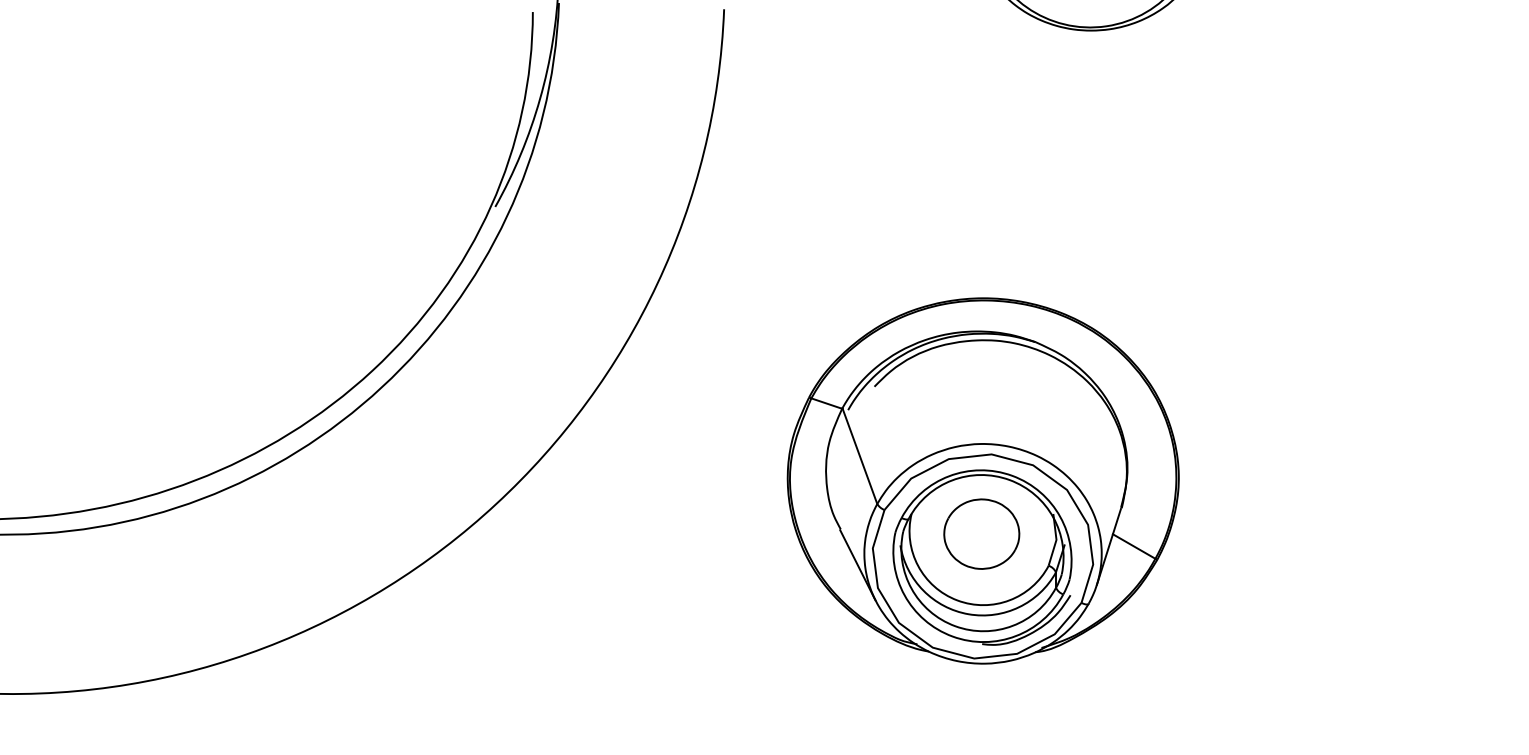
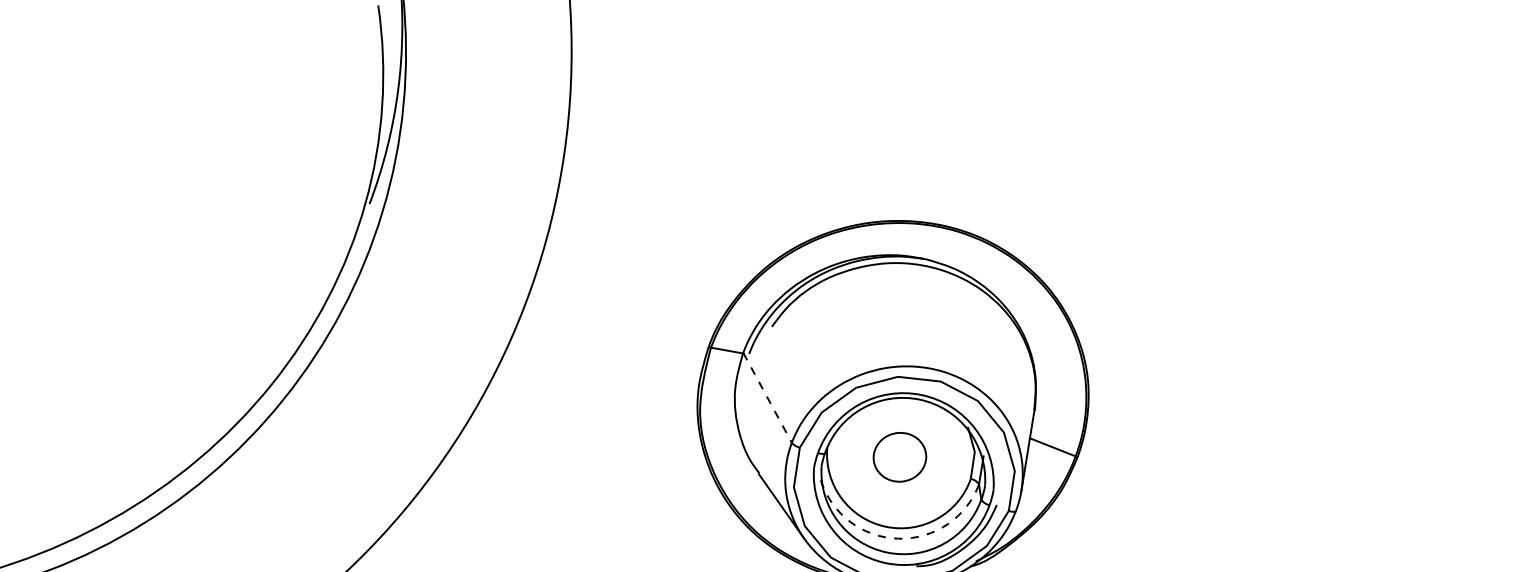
line: (859, 456) -> (767, 398), solid -> dashed
part: (981, 533) -> (899, 456), size x0.7
arc: (968, 614) -> (898, 538), solid -> dashed

